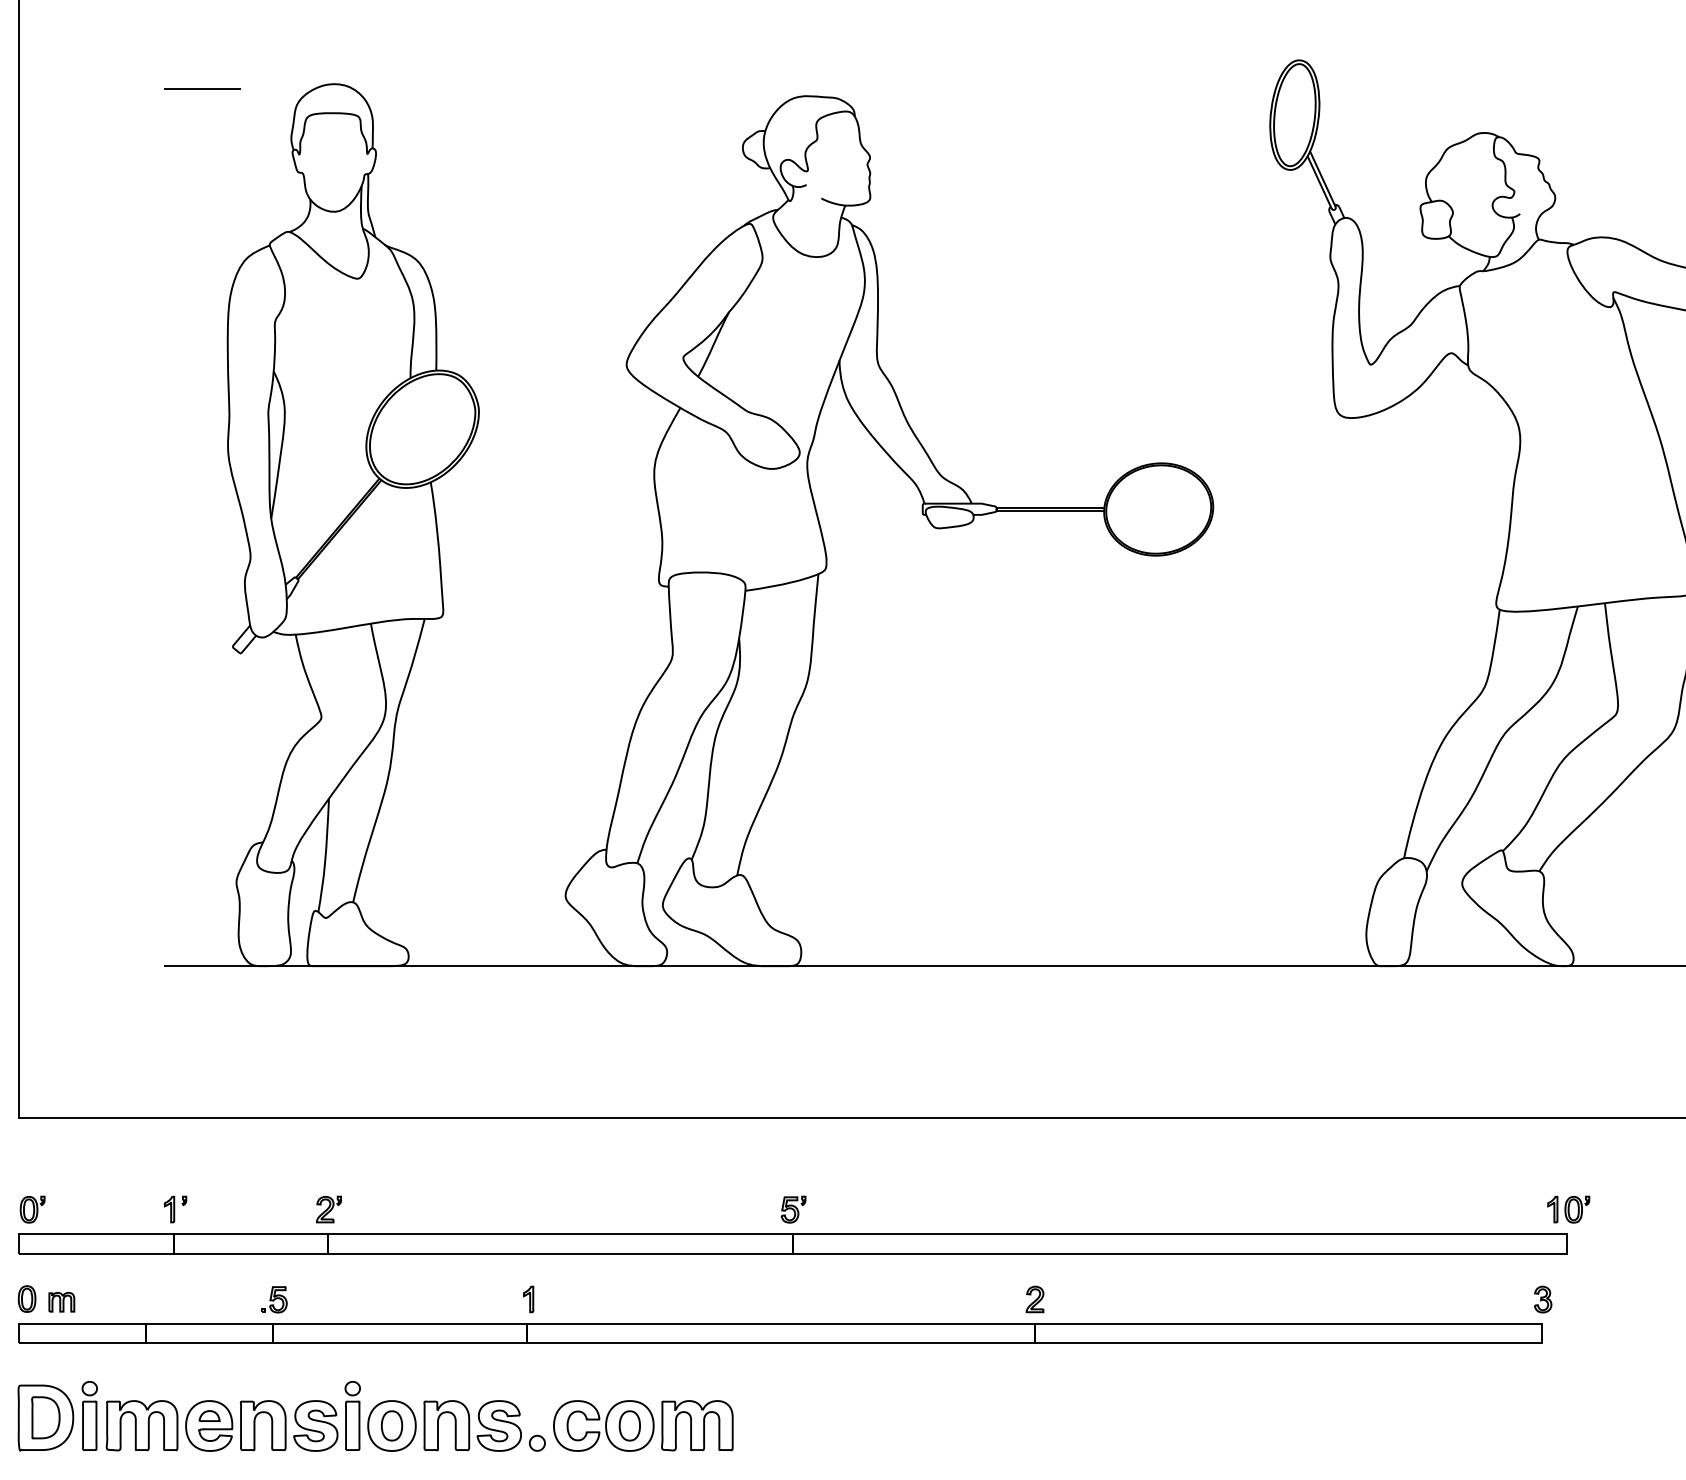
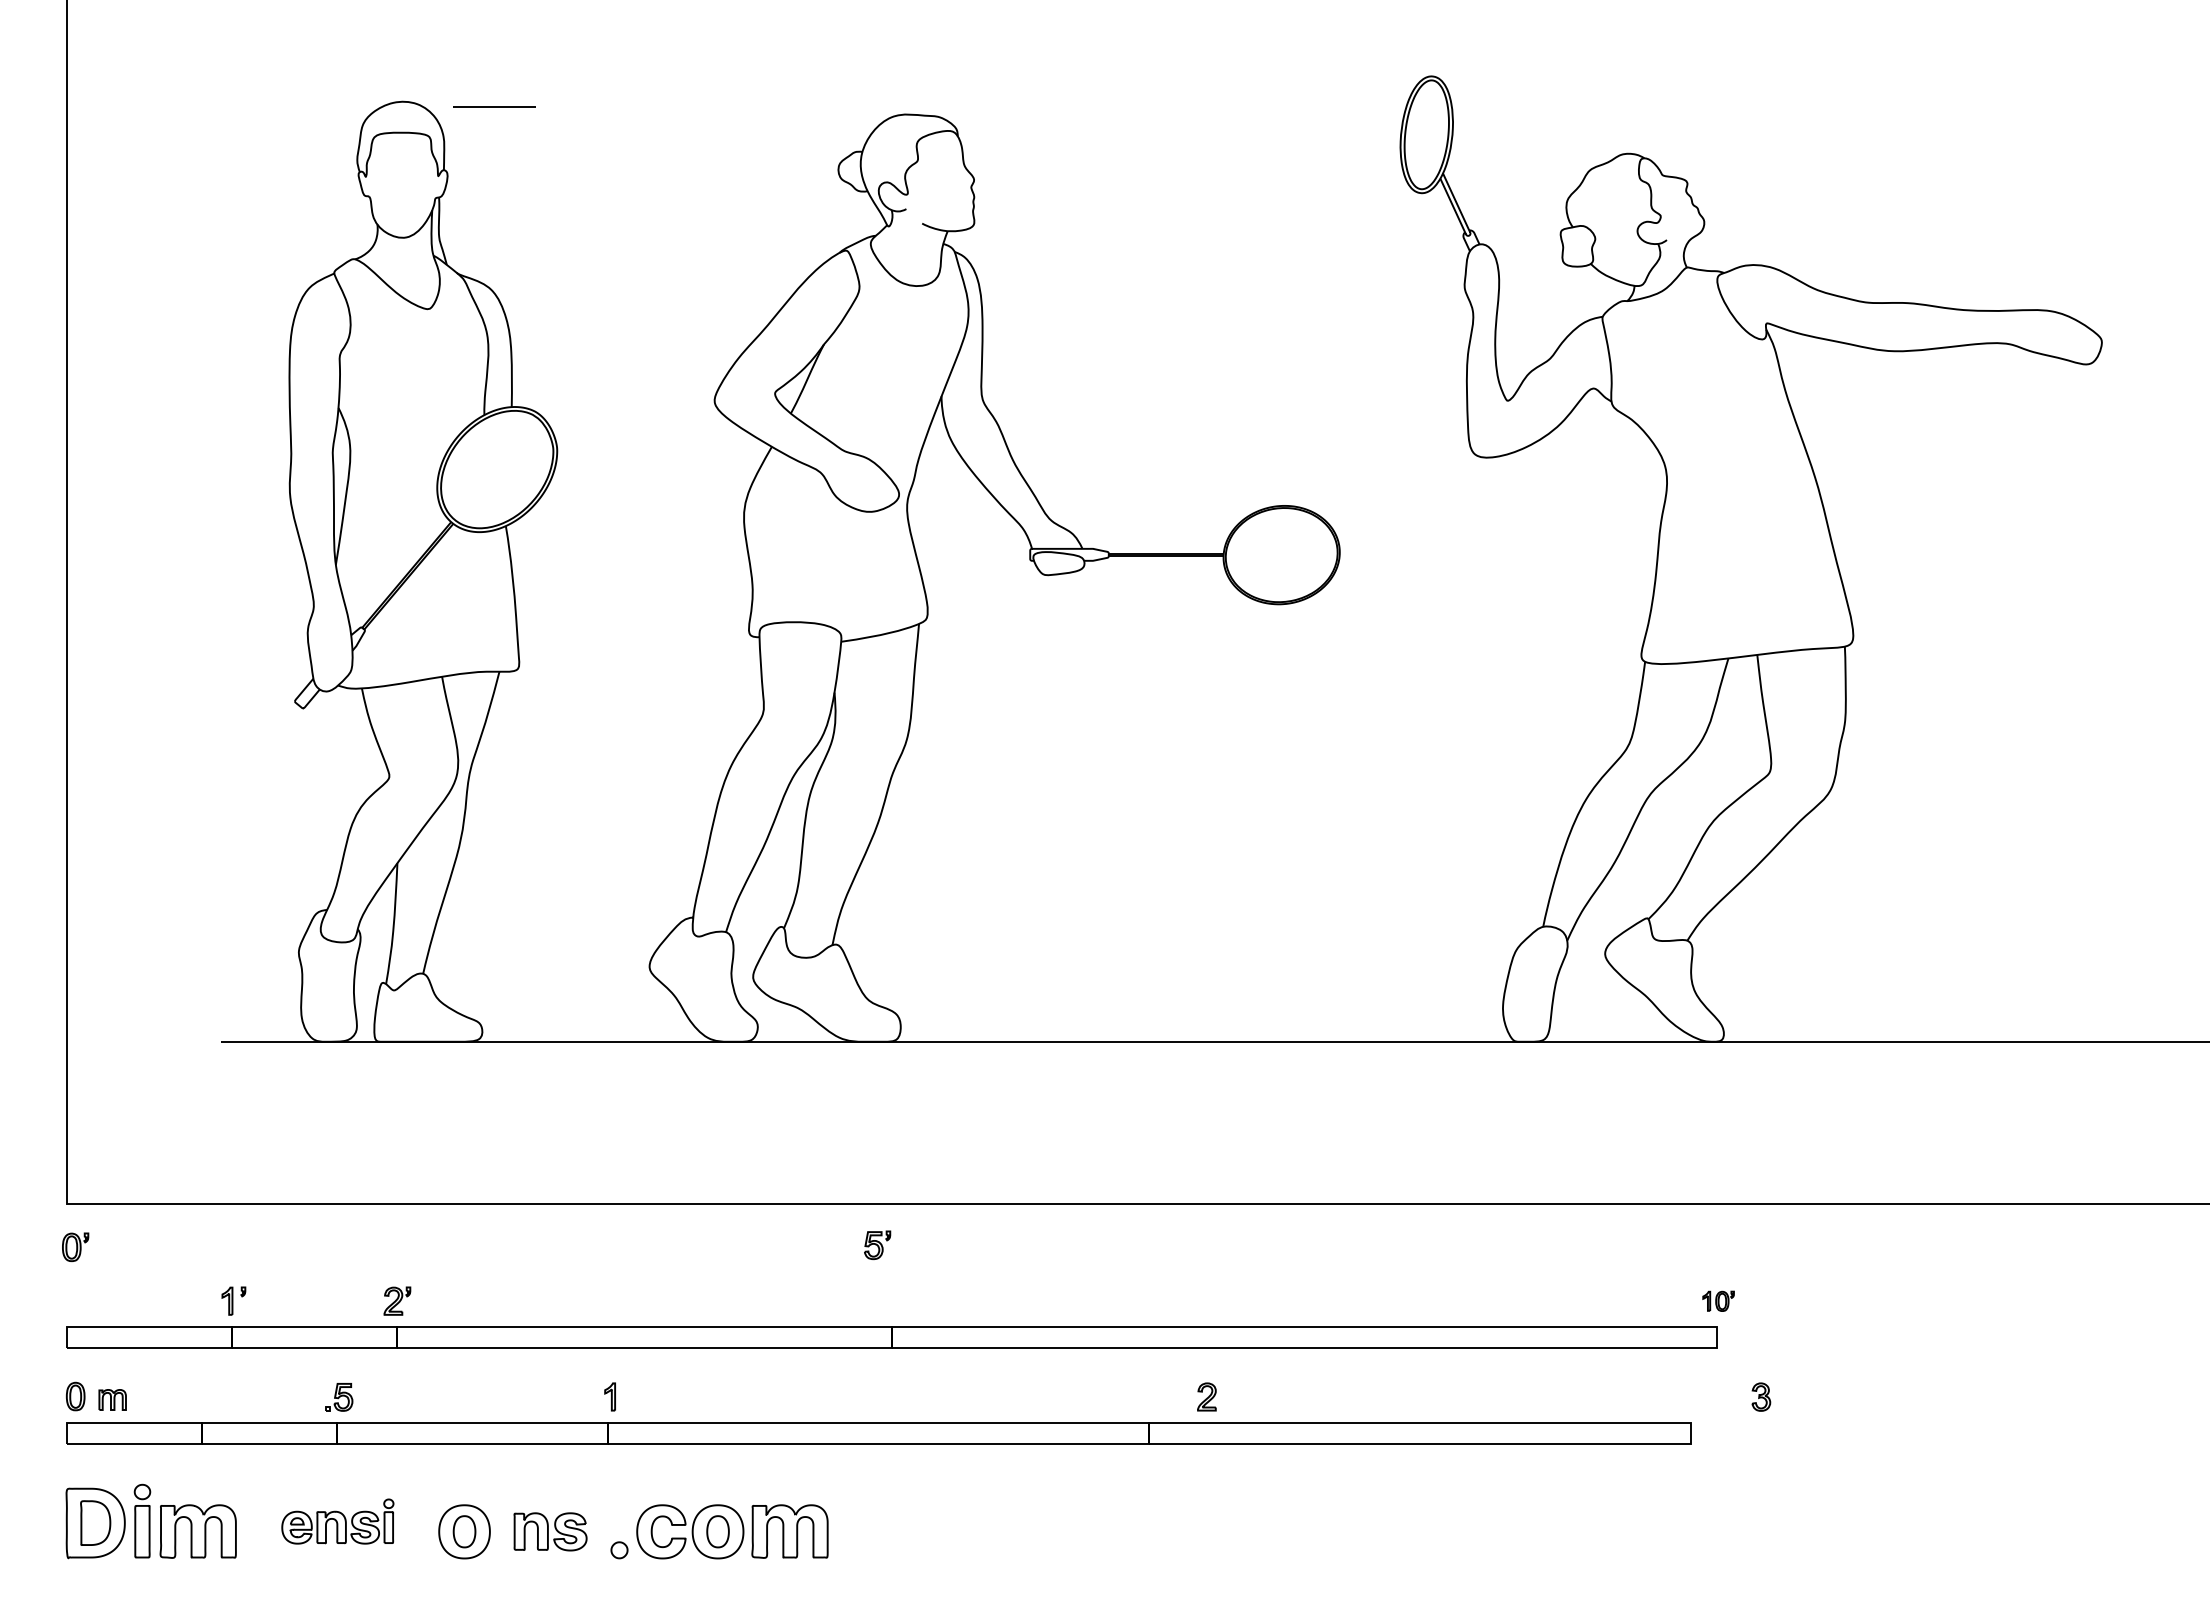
line: (202, 88) -> (494, 106), moved
part: (32, 1209) -> (75, 1247), moved
part: (793, 1209) -> (877, 1245), moved
part: (1568, 1209) -> (1718, 1301), size x0.7
part: (1034, 1299) -> (1206, 1396), moved
part: (1543, 1299) -> (1761, 1396), moved
part: (272, 1416) -> (337, 1521), size x0.6
part: (472, 1425) -> (550, 1531), size x0.7

